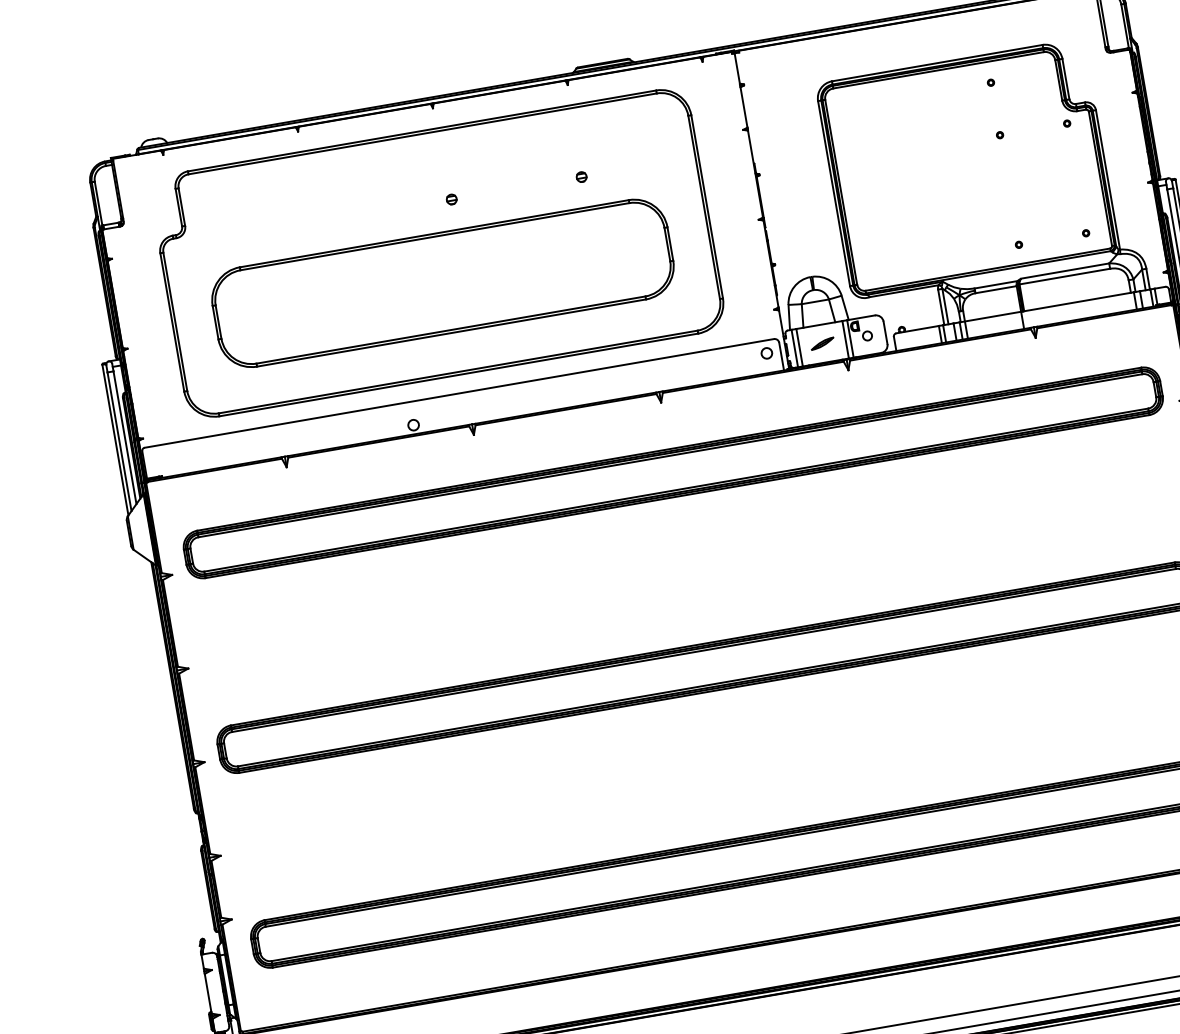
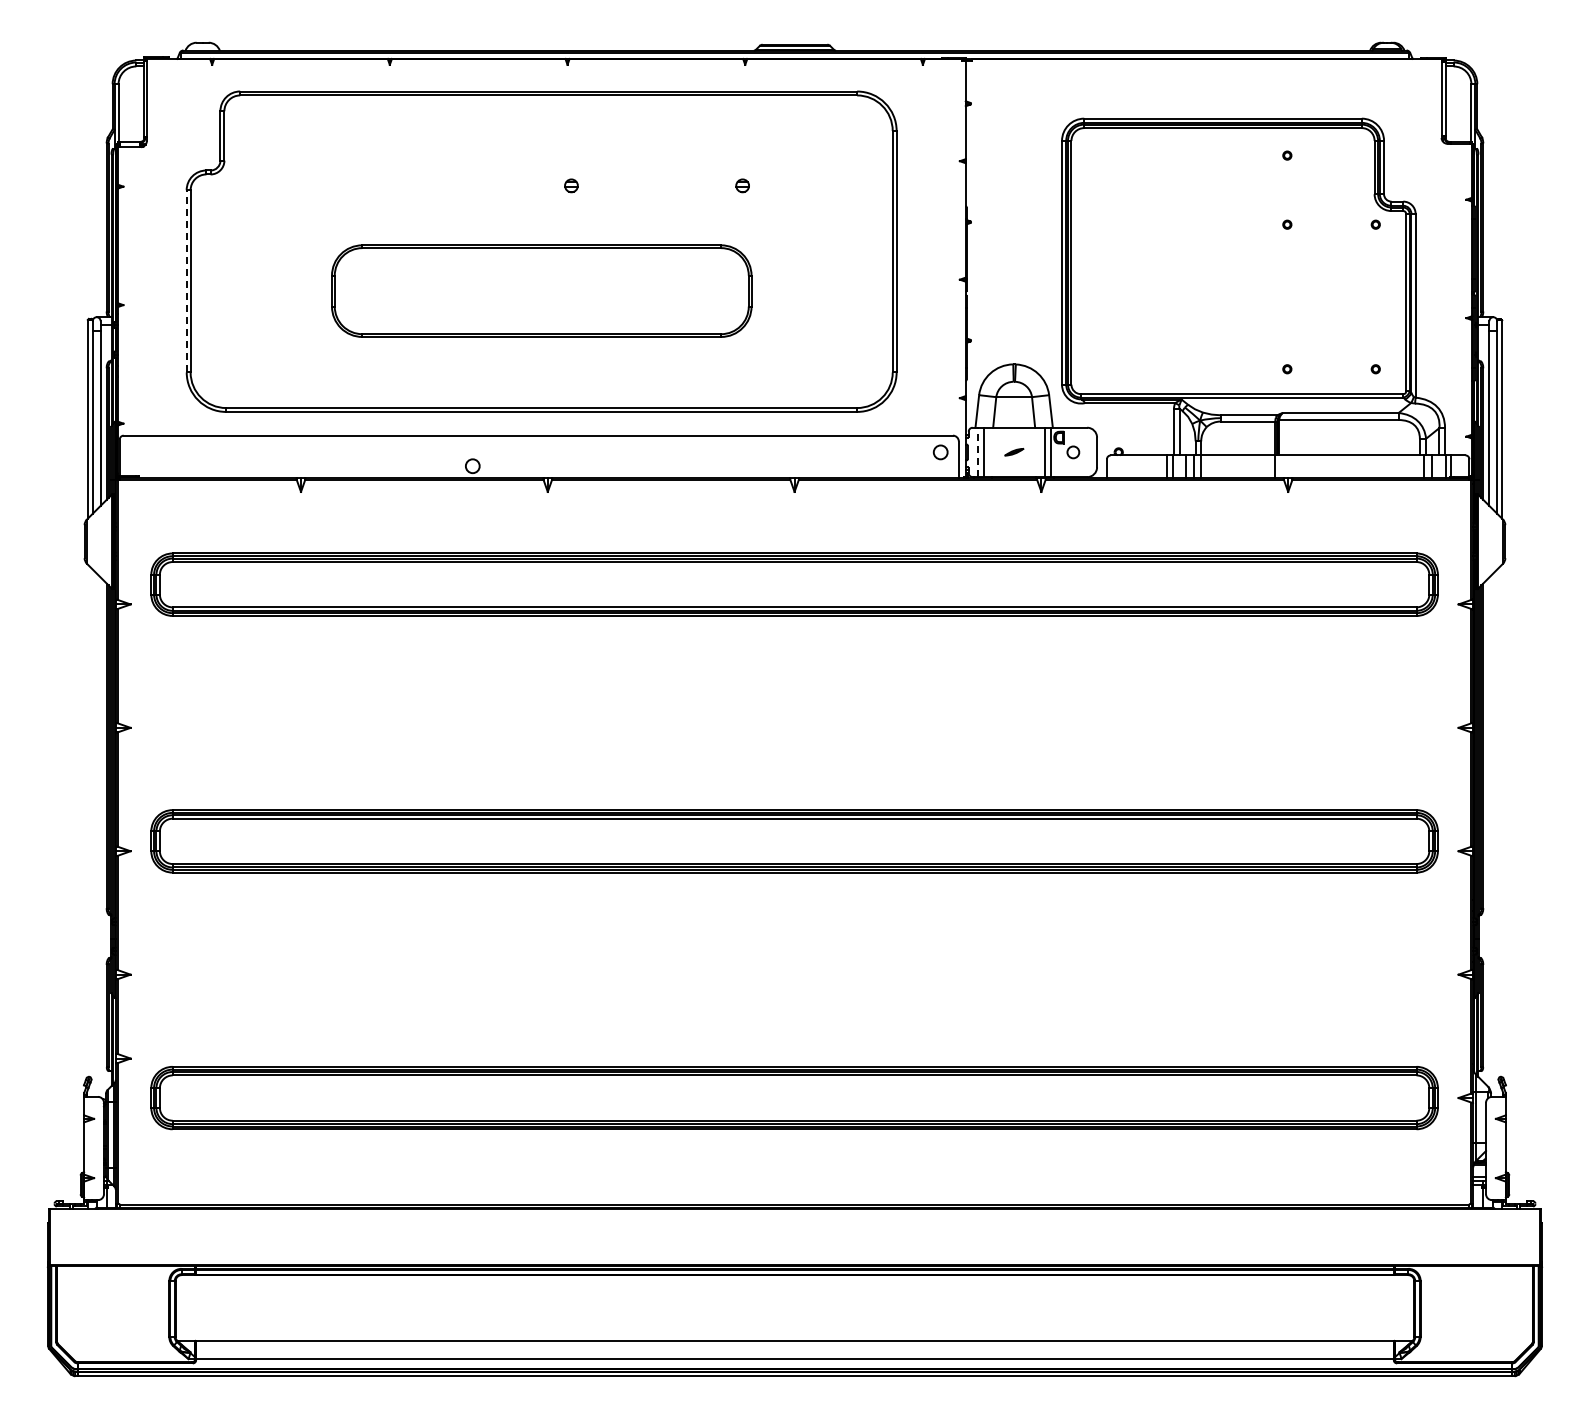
part: (442, 282) -> (541, 290), size x0.7
line: (172, 321) -> (186, 280), solid -> dashed
part: (822, 343) -> (1014, 451), size x0.6
line: (794, 348) -> (977, 452), solid -> dashed

